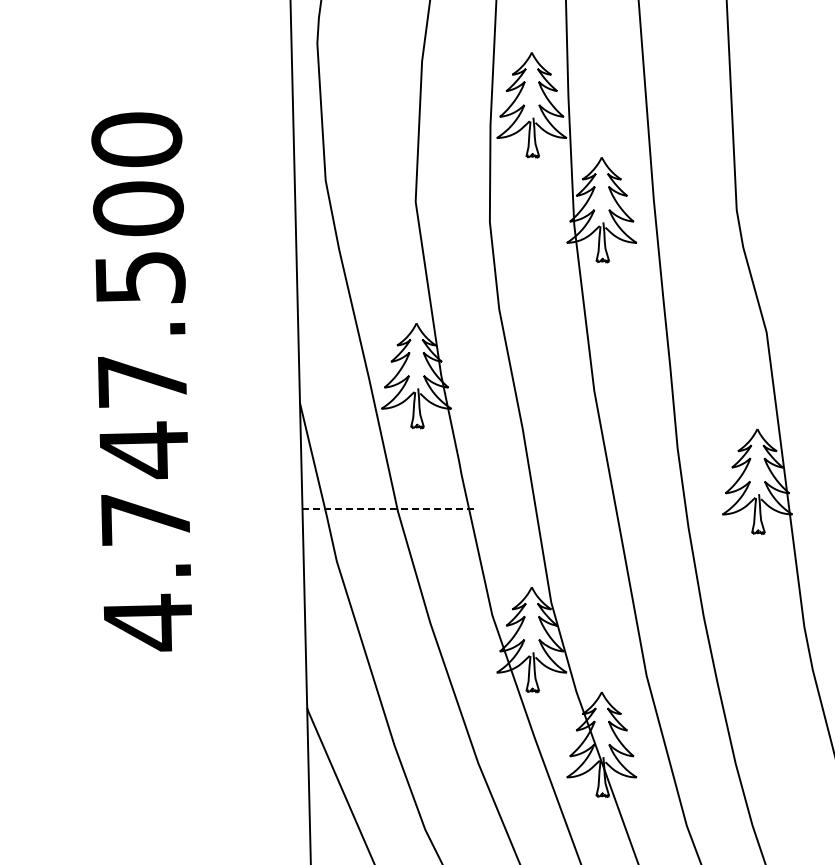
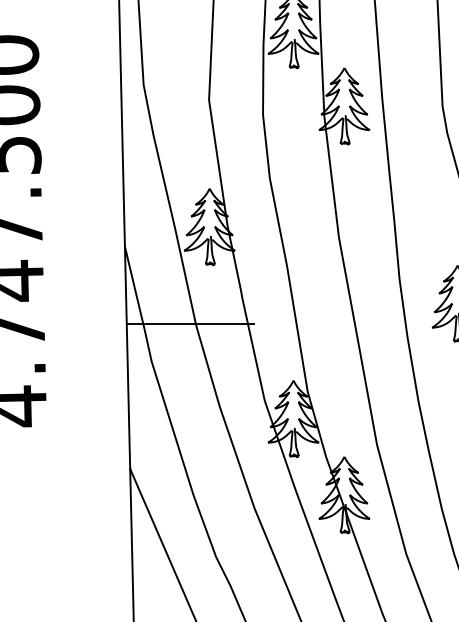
line: (390, 508) -> (190, 323), dashed -> solid

